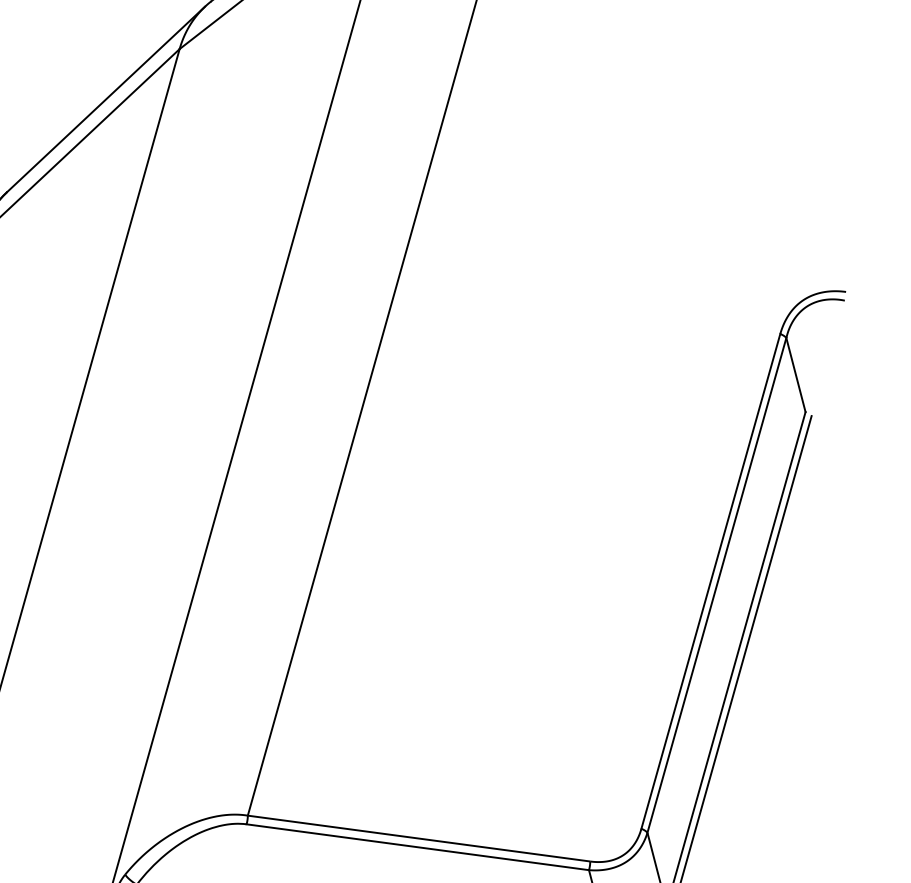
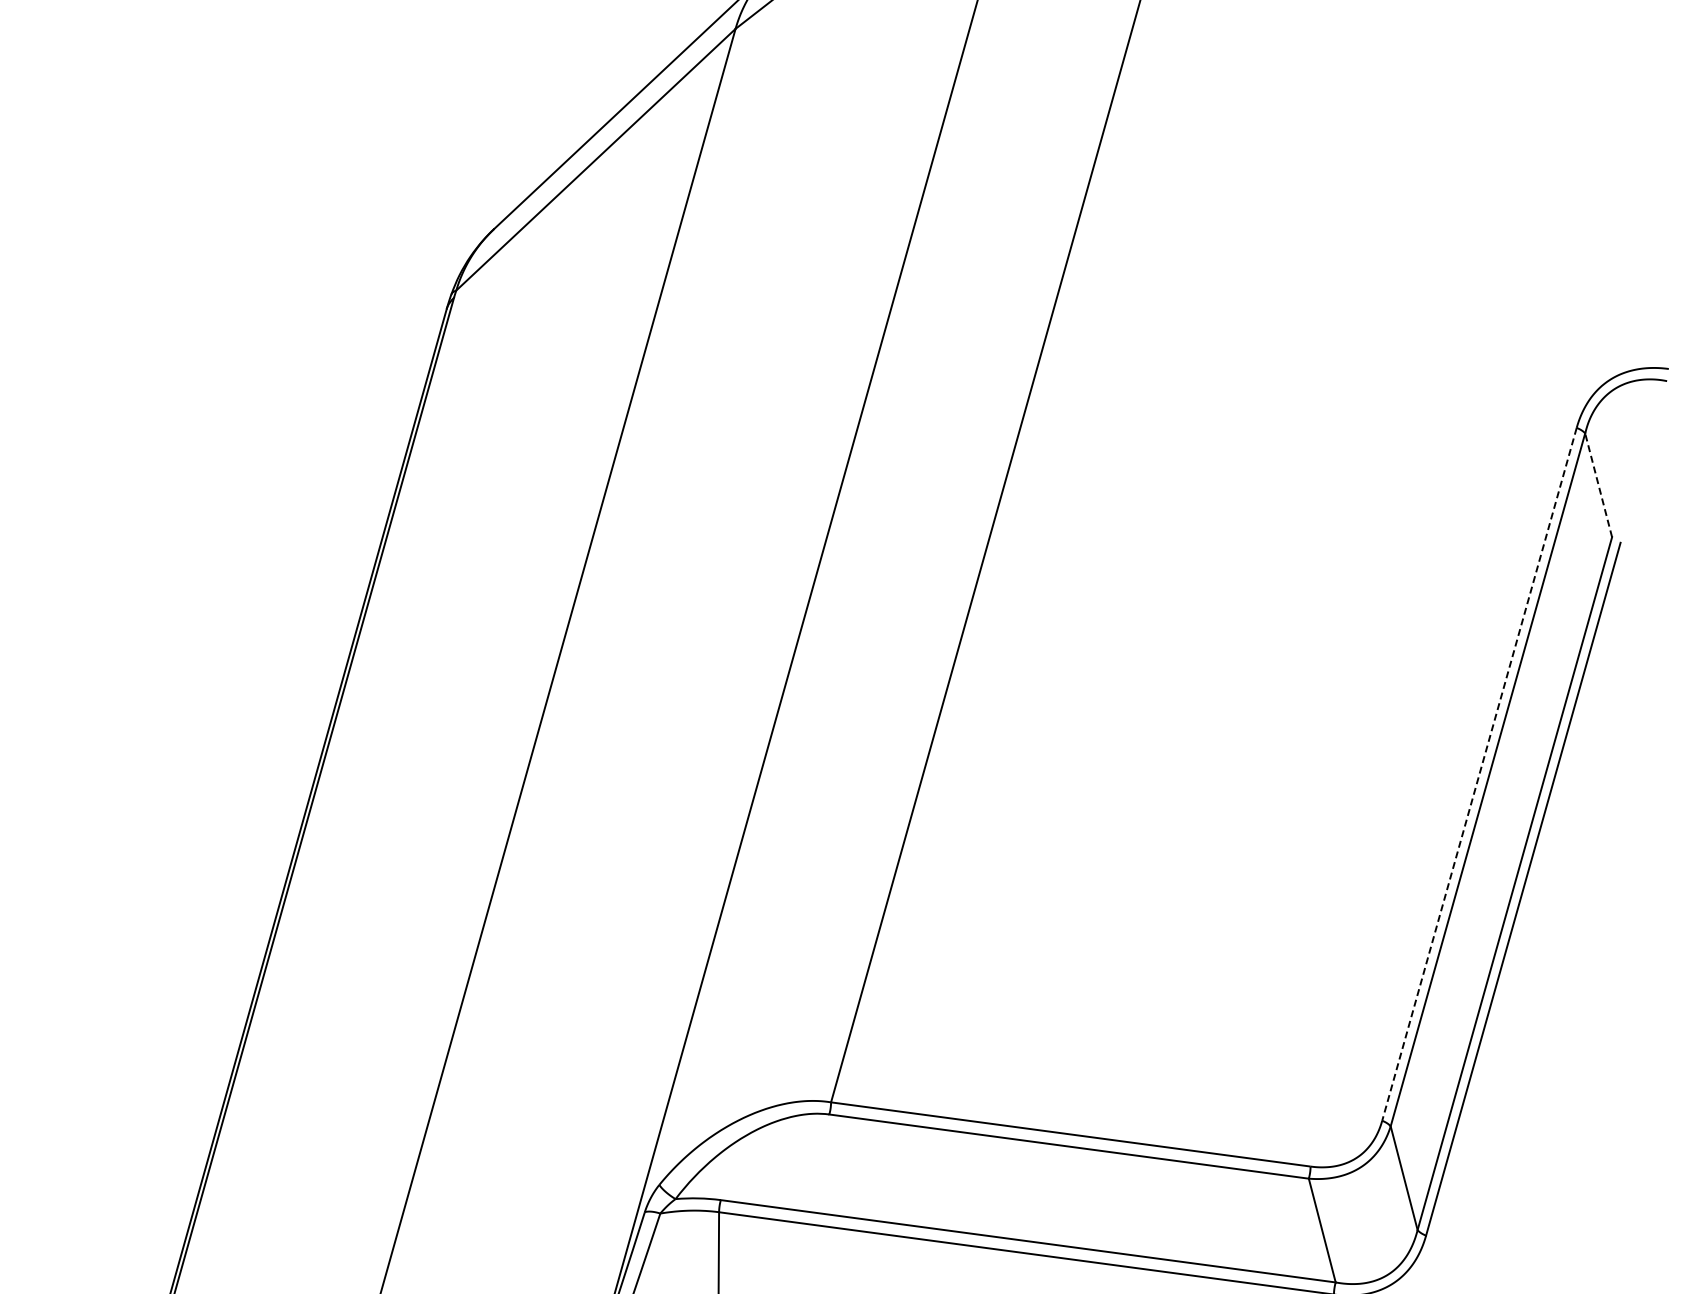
line: (795, 375) -> (1598, 485), solid -> dashed
line: (710, 581) -> (1479, 774), solid -> dashed

